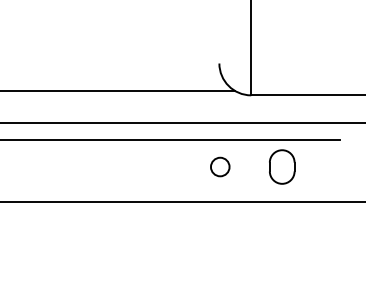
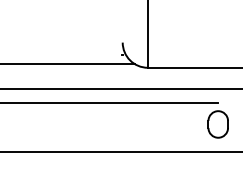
circle: (220, 166) -> (123, 124), removed
part: (282, 166) -> (218, 124), moved

